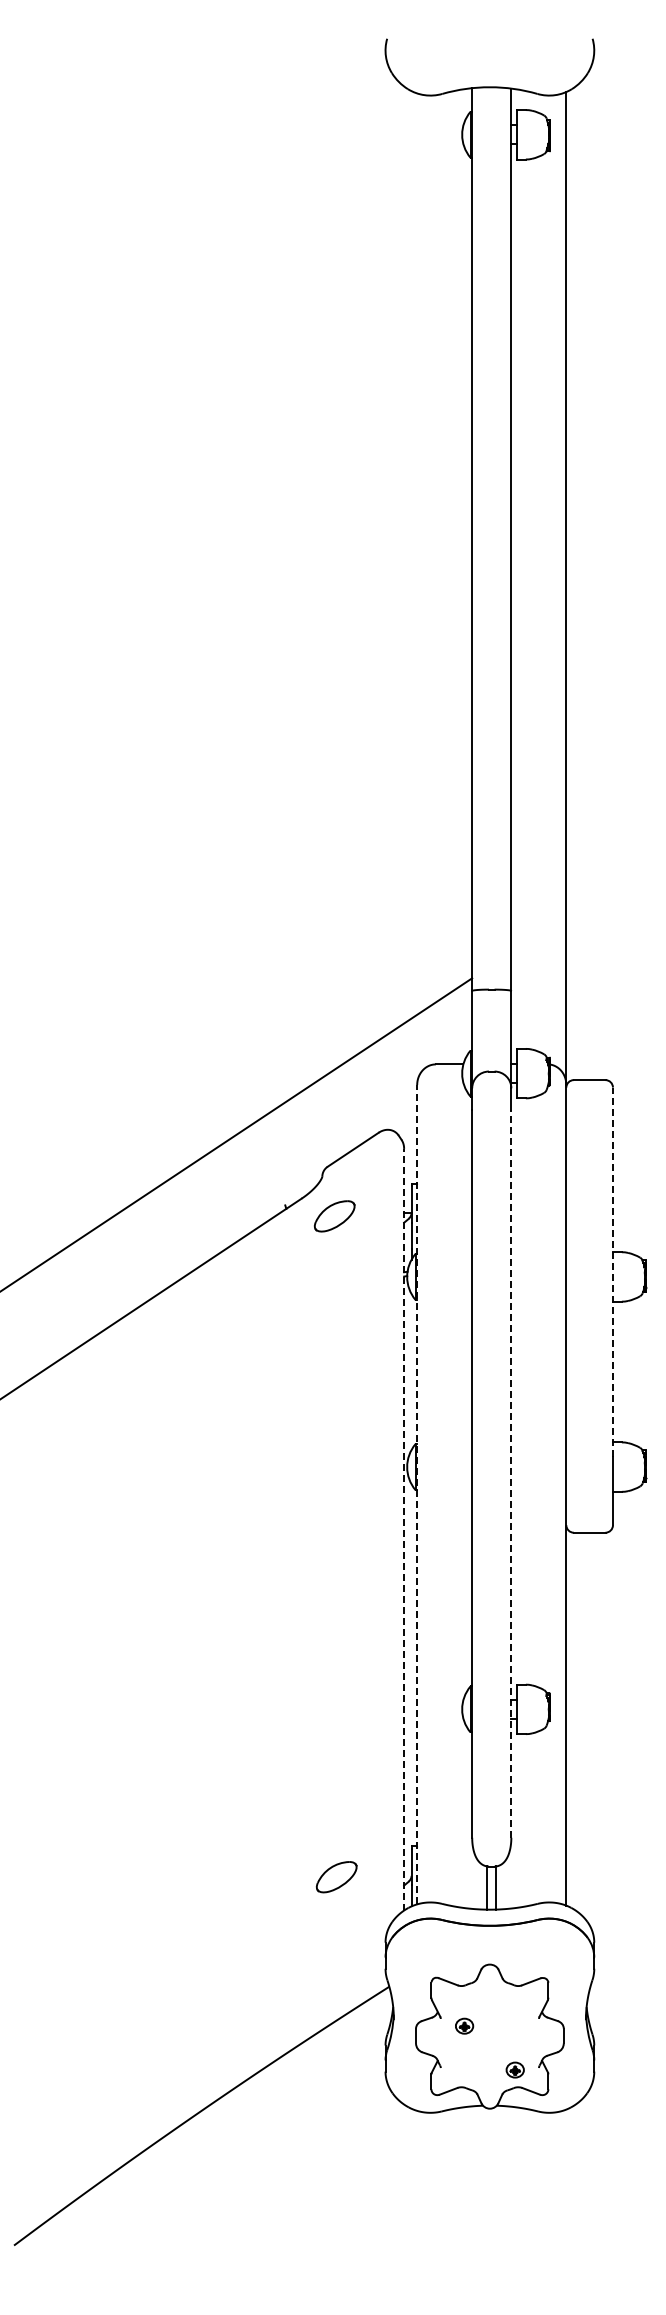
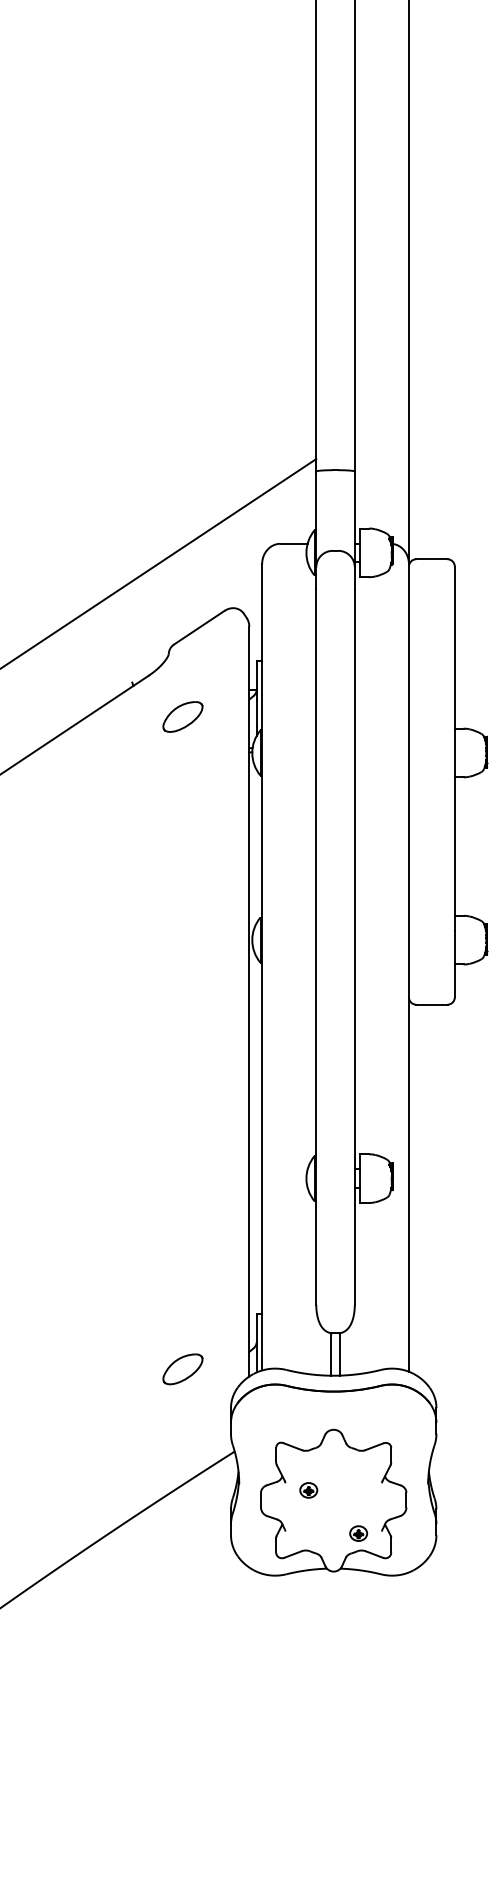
part: (334, 1216) -> (182, 717), moved
line: (612, 1272) -> (454, 748), dashed -> solid
line: (511, 1473) -> (354, 946), dashed -> solid
line: (417, 1494) -> (262, 967), dashed -> solid
line: (404, 1529) -> (249, 1001), dashed -> solid
part: (336, 1877) -> (182, 1369), moved

